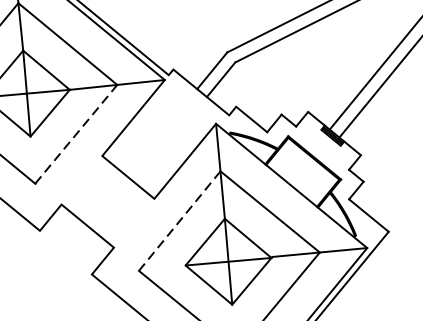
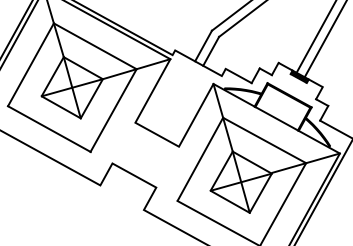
line: (76, 134) -> (113, 110), dashed -> solid
line: (179, 221) -> (200, 159), dashed -> solid

